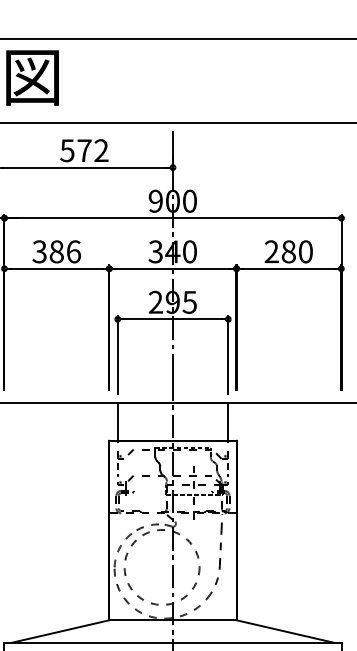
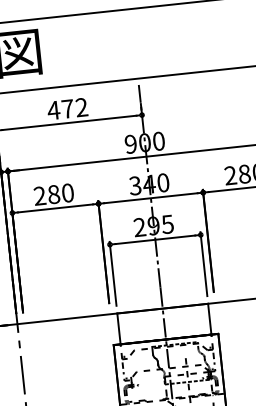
text: (67, 150) -> (53, 110), 572 -> 472
text: (56, 251) -> (53, 194), 386 -> 280

